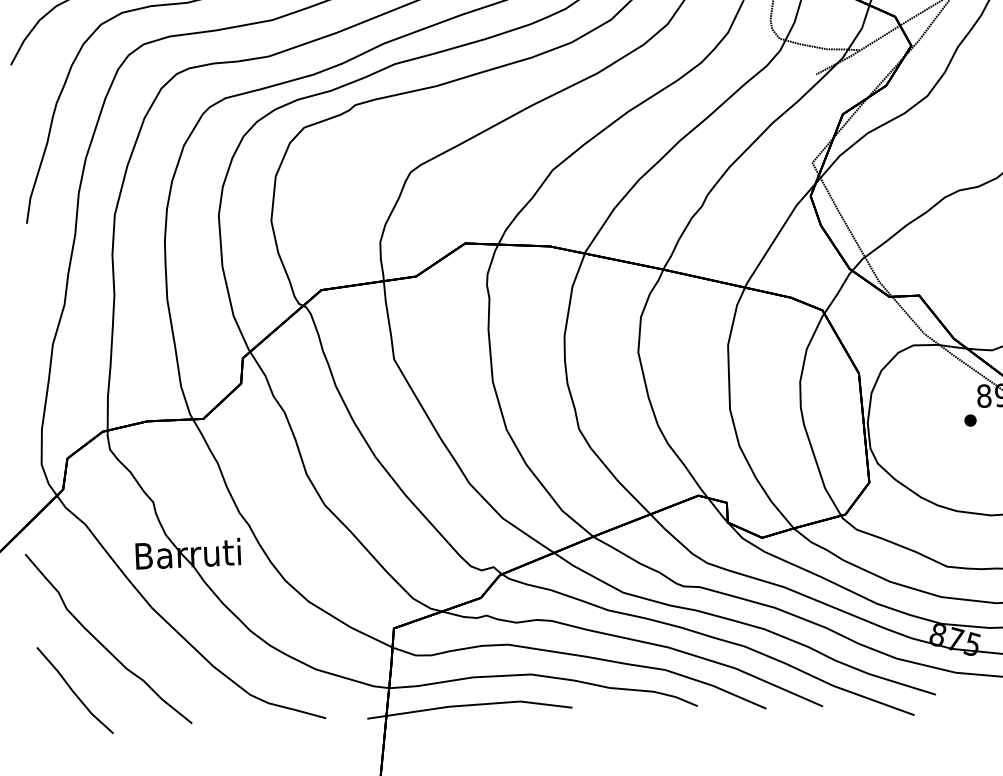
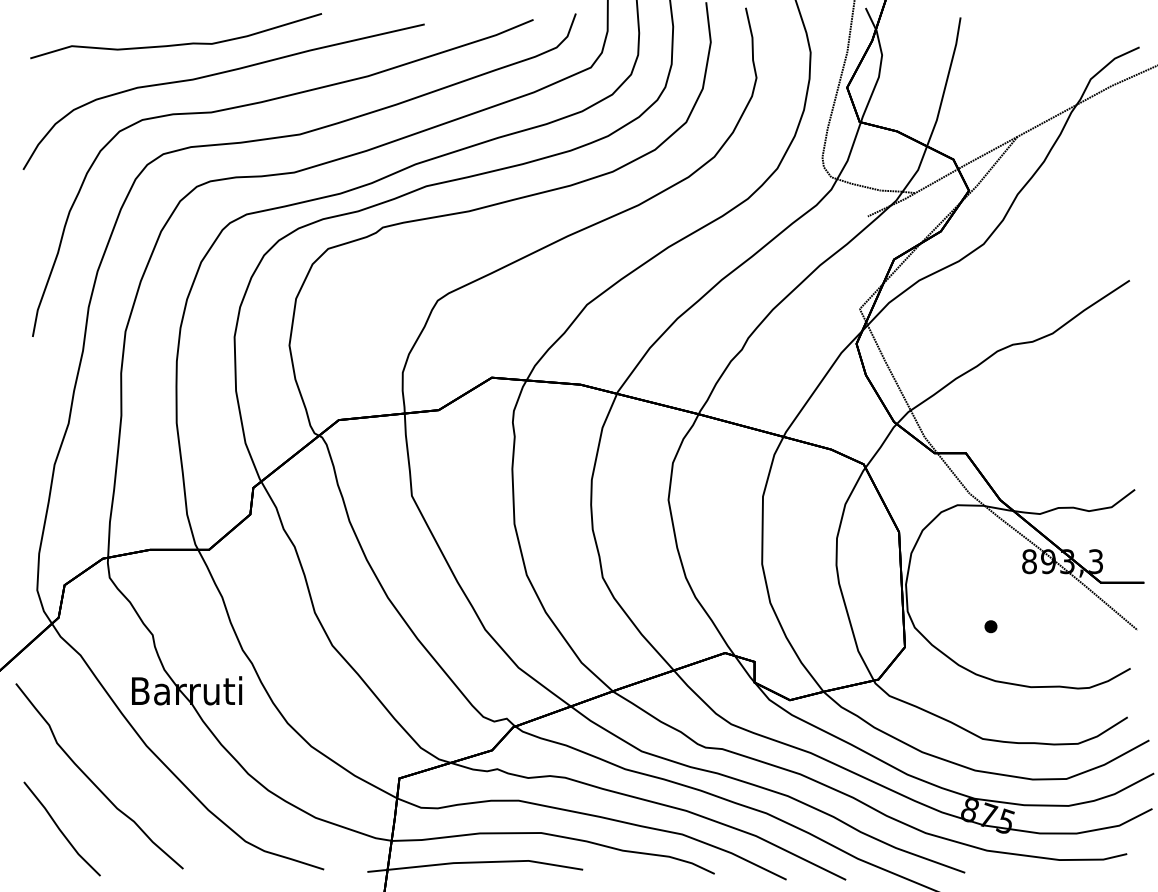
part: (970, 420) -> (990, 626), moved

